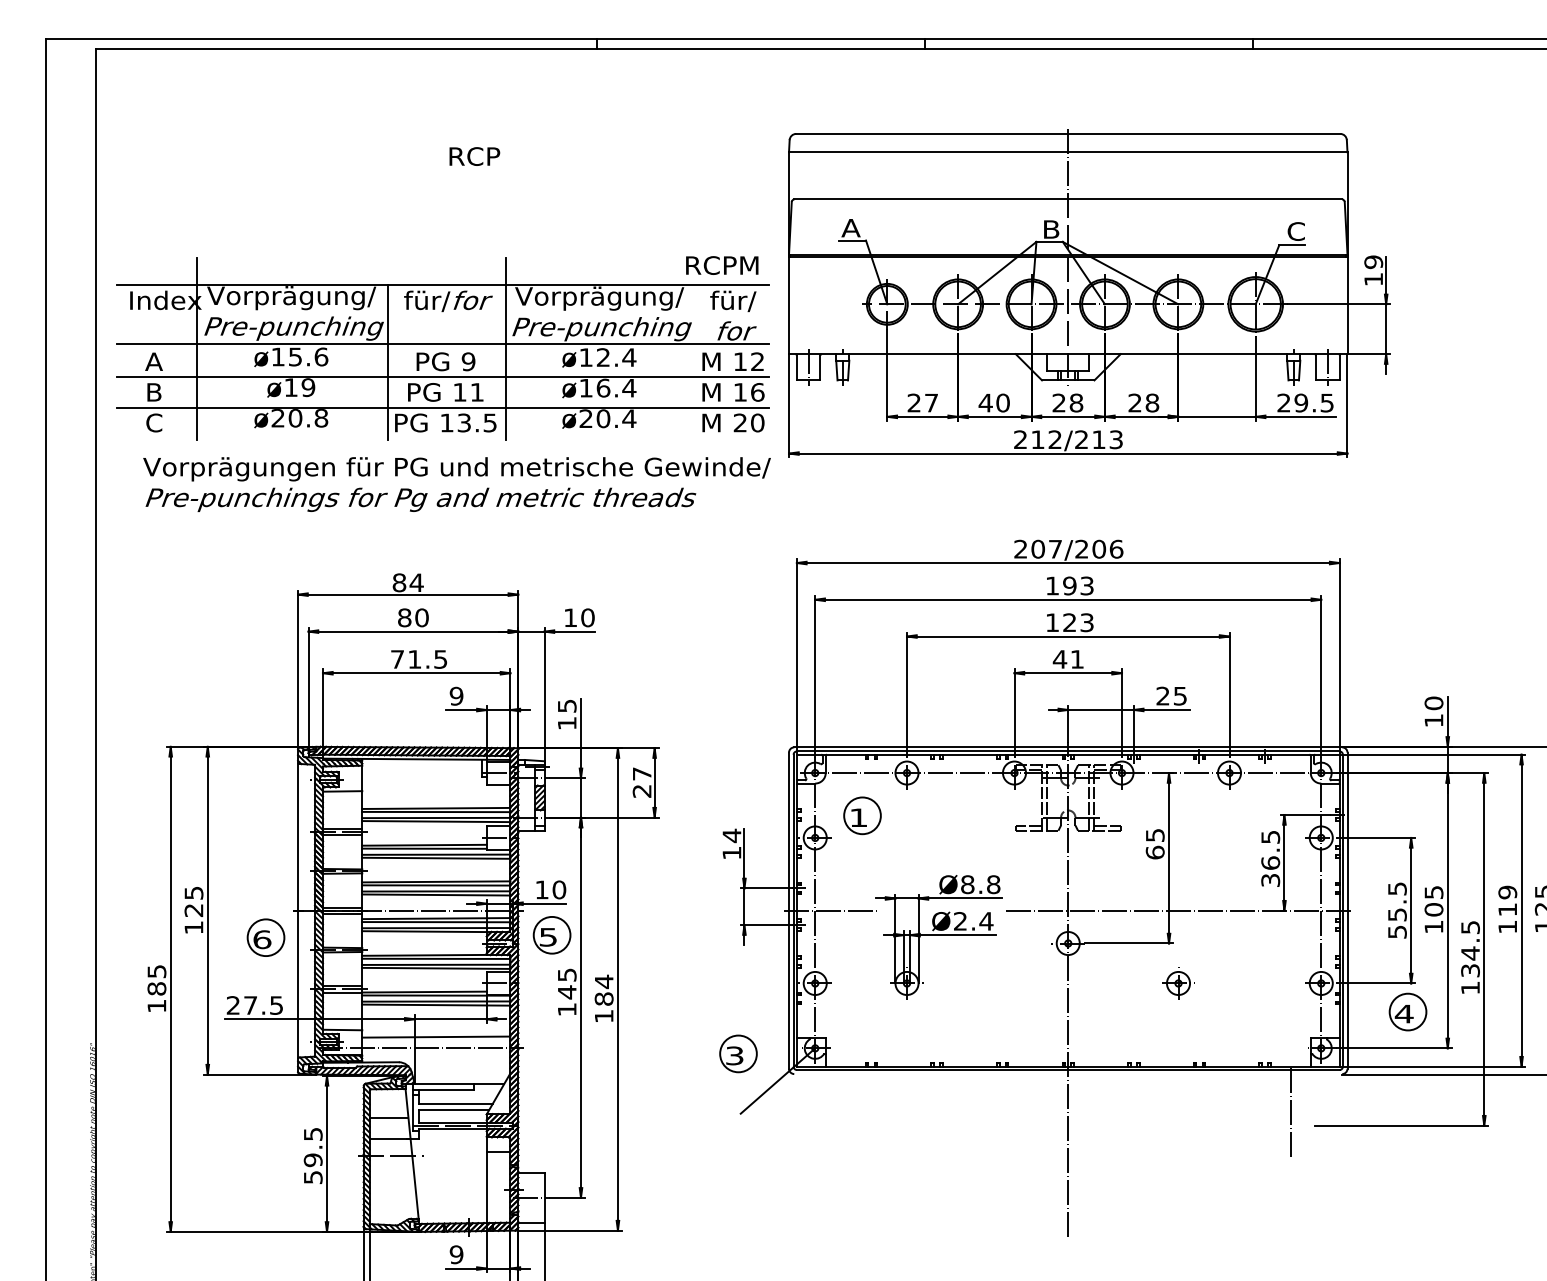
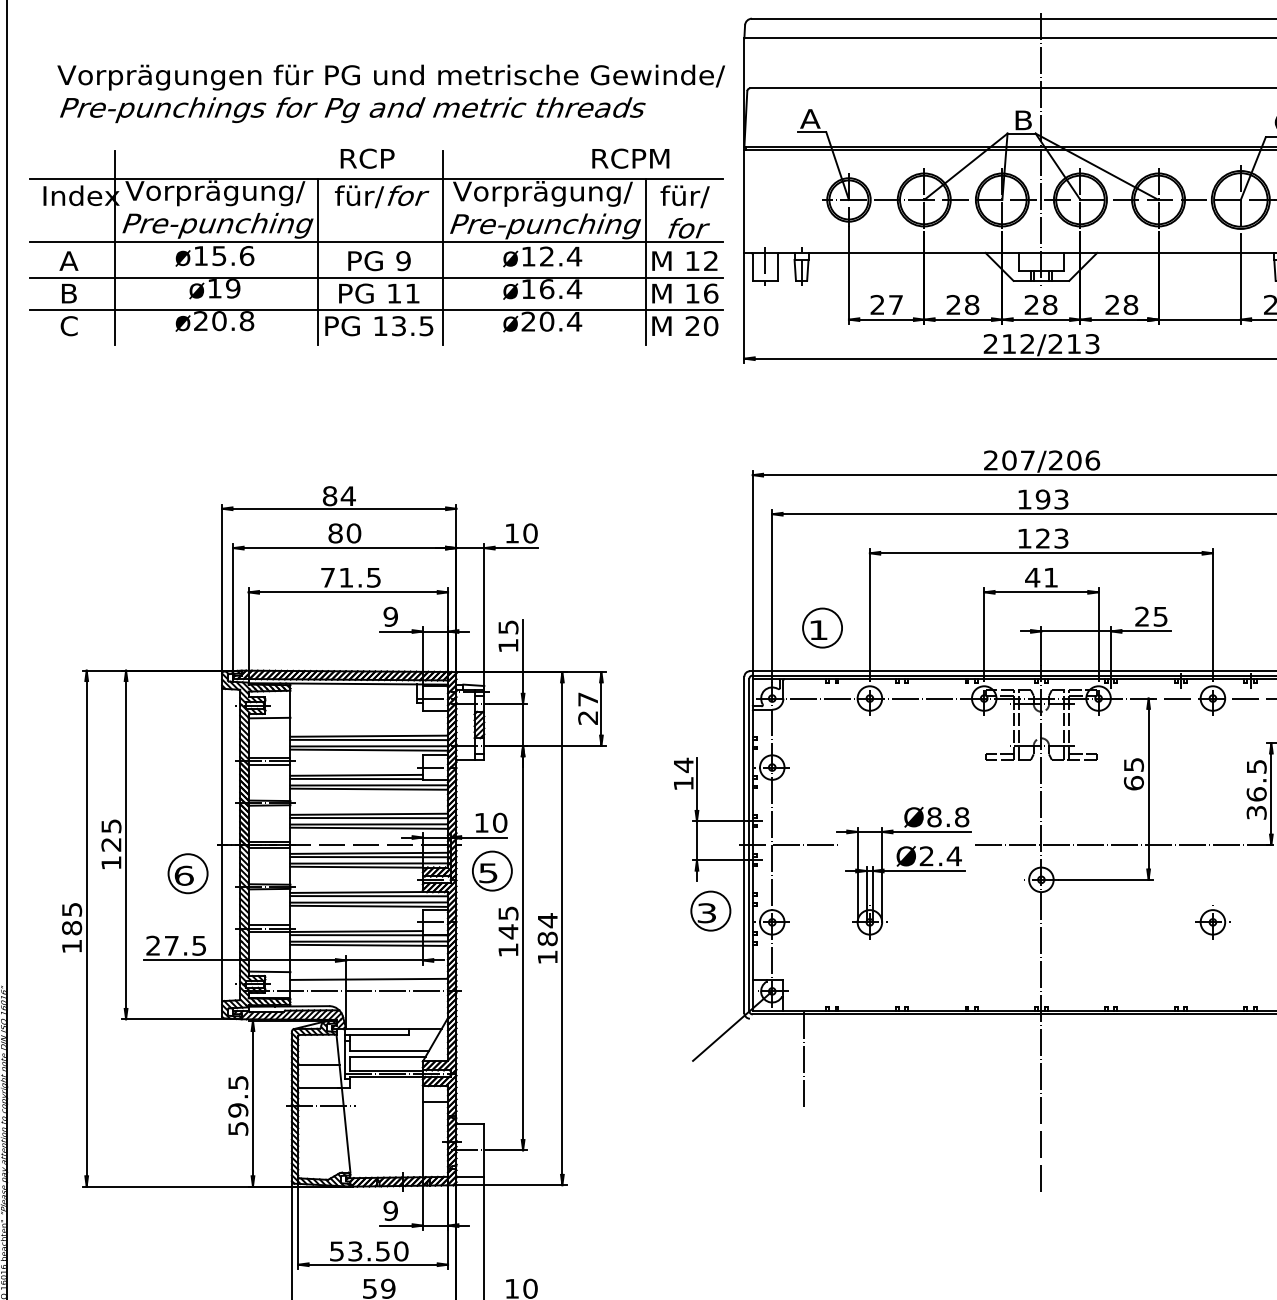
text: (474, 156) -> (367, 158), moved
text: (722, 265) -> (631, 158), moved
line: (696, 362) -> (645, 261), added
text: (993, 402) -> (961, 304), 40 -> 28
text: (456, 484) -> (390, 93), moved
part: (862, 815) -> (822, 627), moved
part: (1178, 983) -> (1212, 922), moved
part: (738, 1053) -> (710, 910), moved
line: (845, 1112) -> (804, 1059), added

